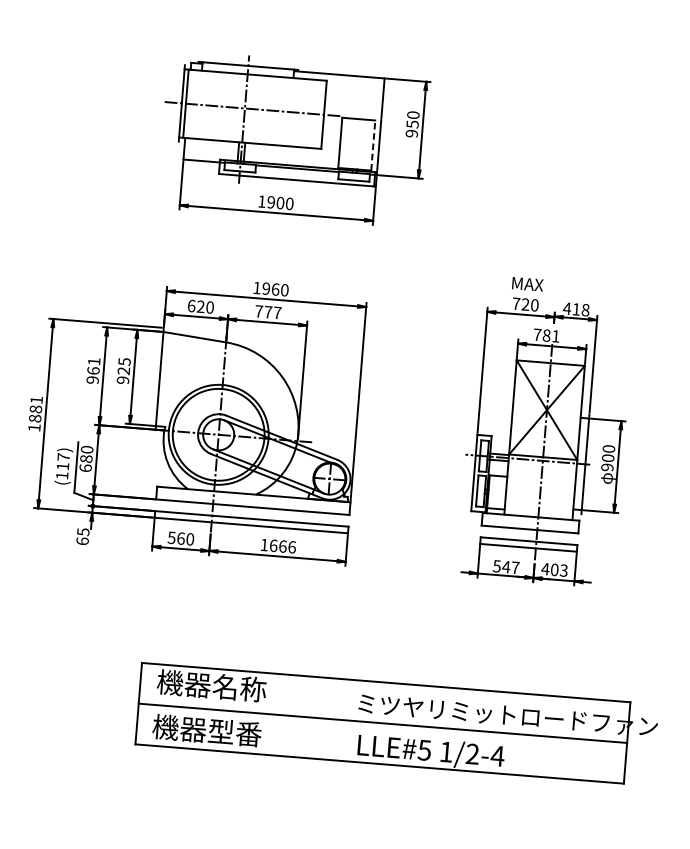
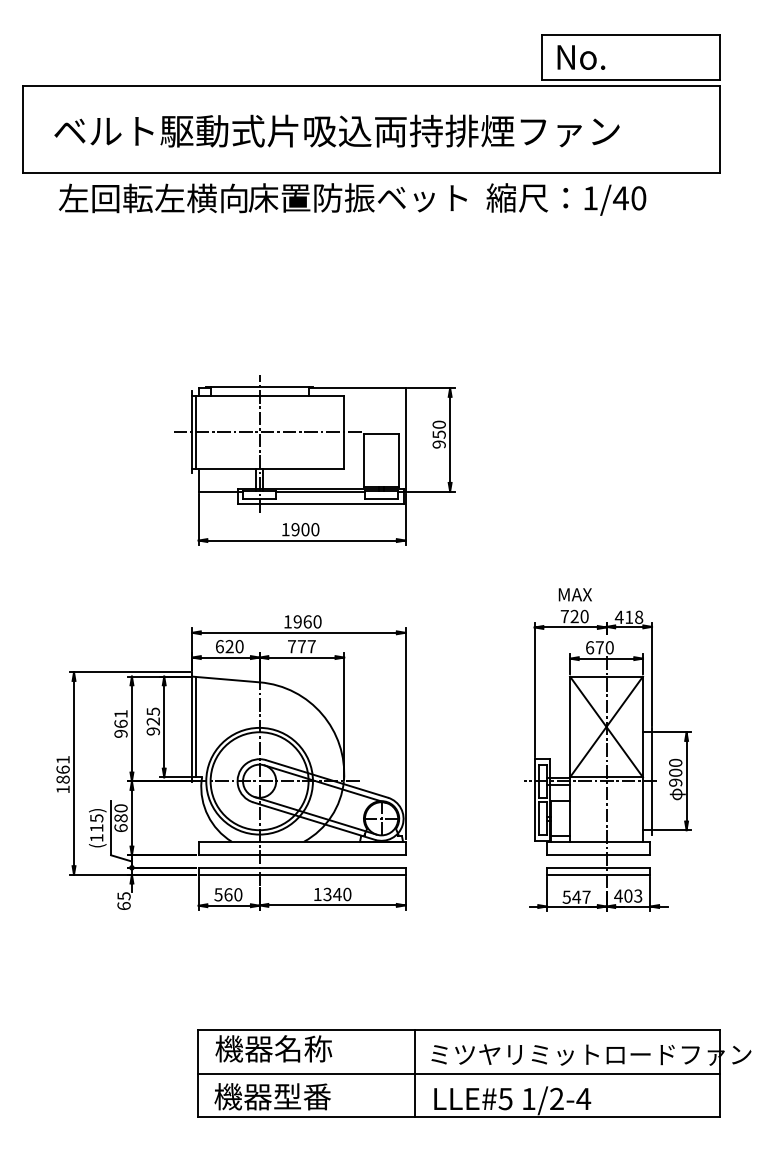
line: (373, 145) -> (399, 460), dashed -> solid
text: (546, 335) -> (599, 647), 781 -> 670
line: (163, 378) -> (196, 726), added
text: (35, 409) -> (62, 769), 1881 -> 1861
text: (63, 457) -> (96, 818), (117) -> (115)
text: (282, 546) -> (337, 894), 1666 -> 1340
line: (342, 719) -> (415, 1073), added

